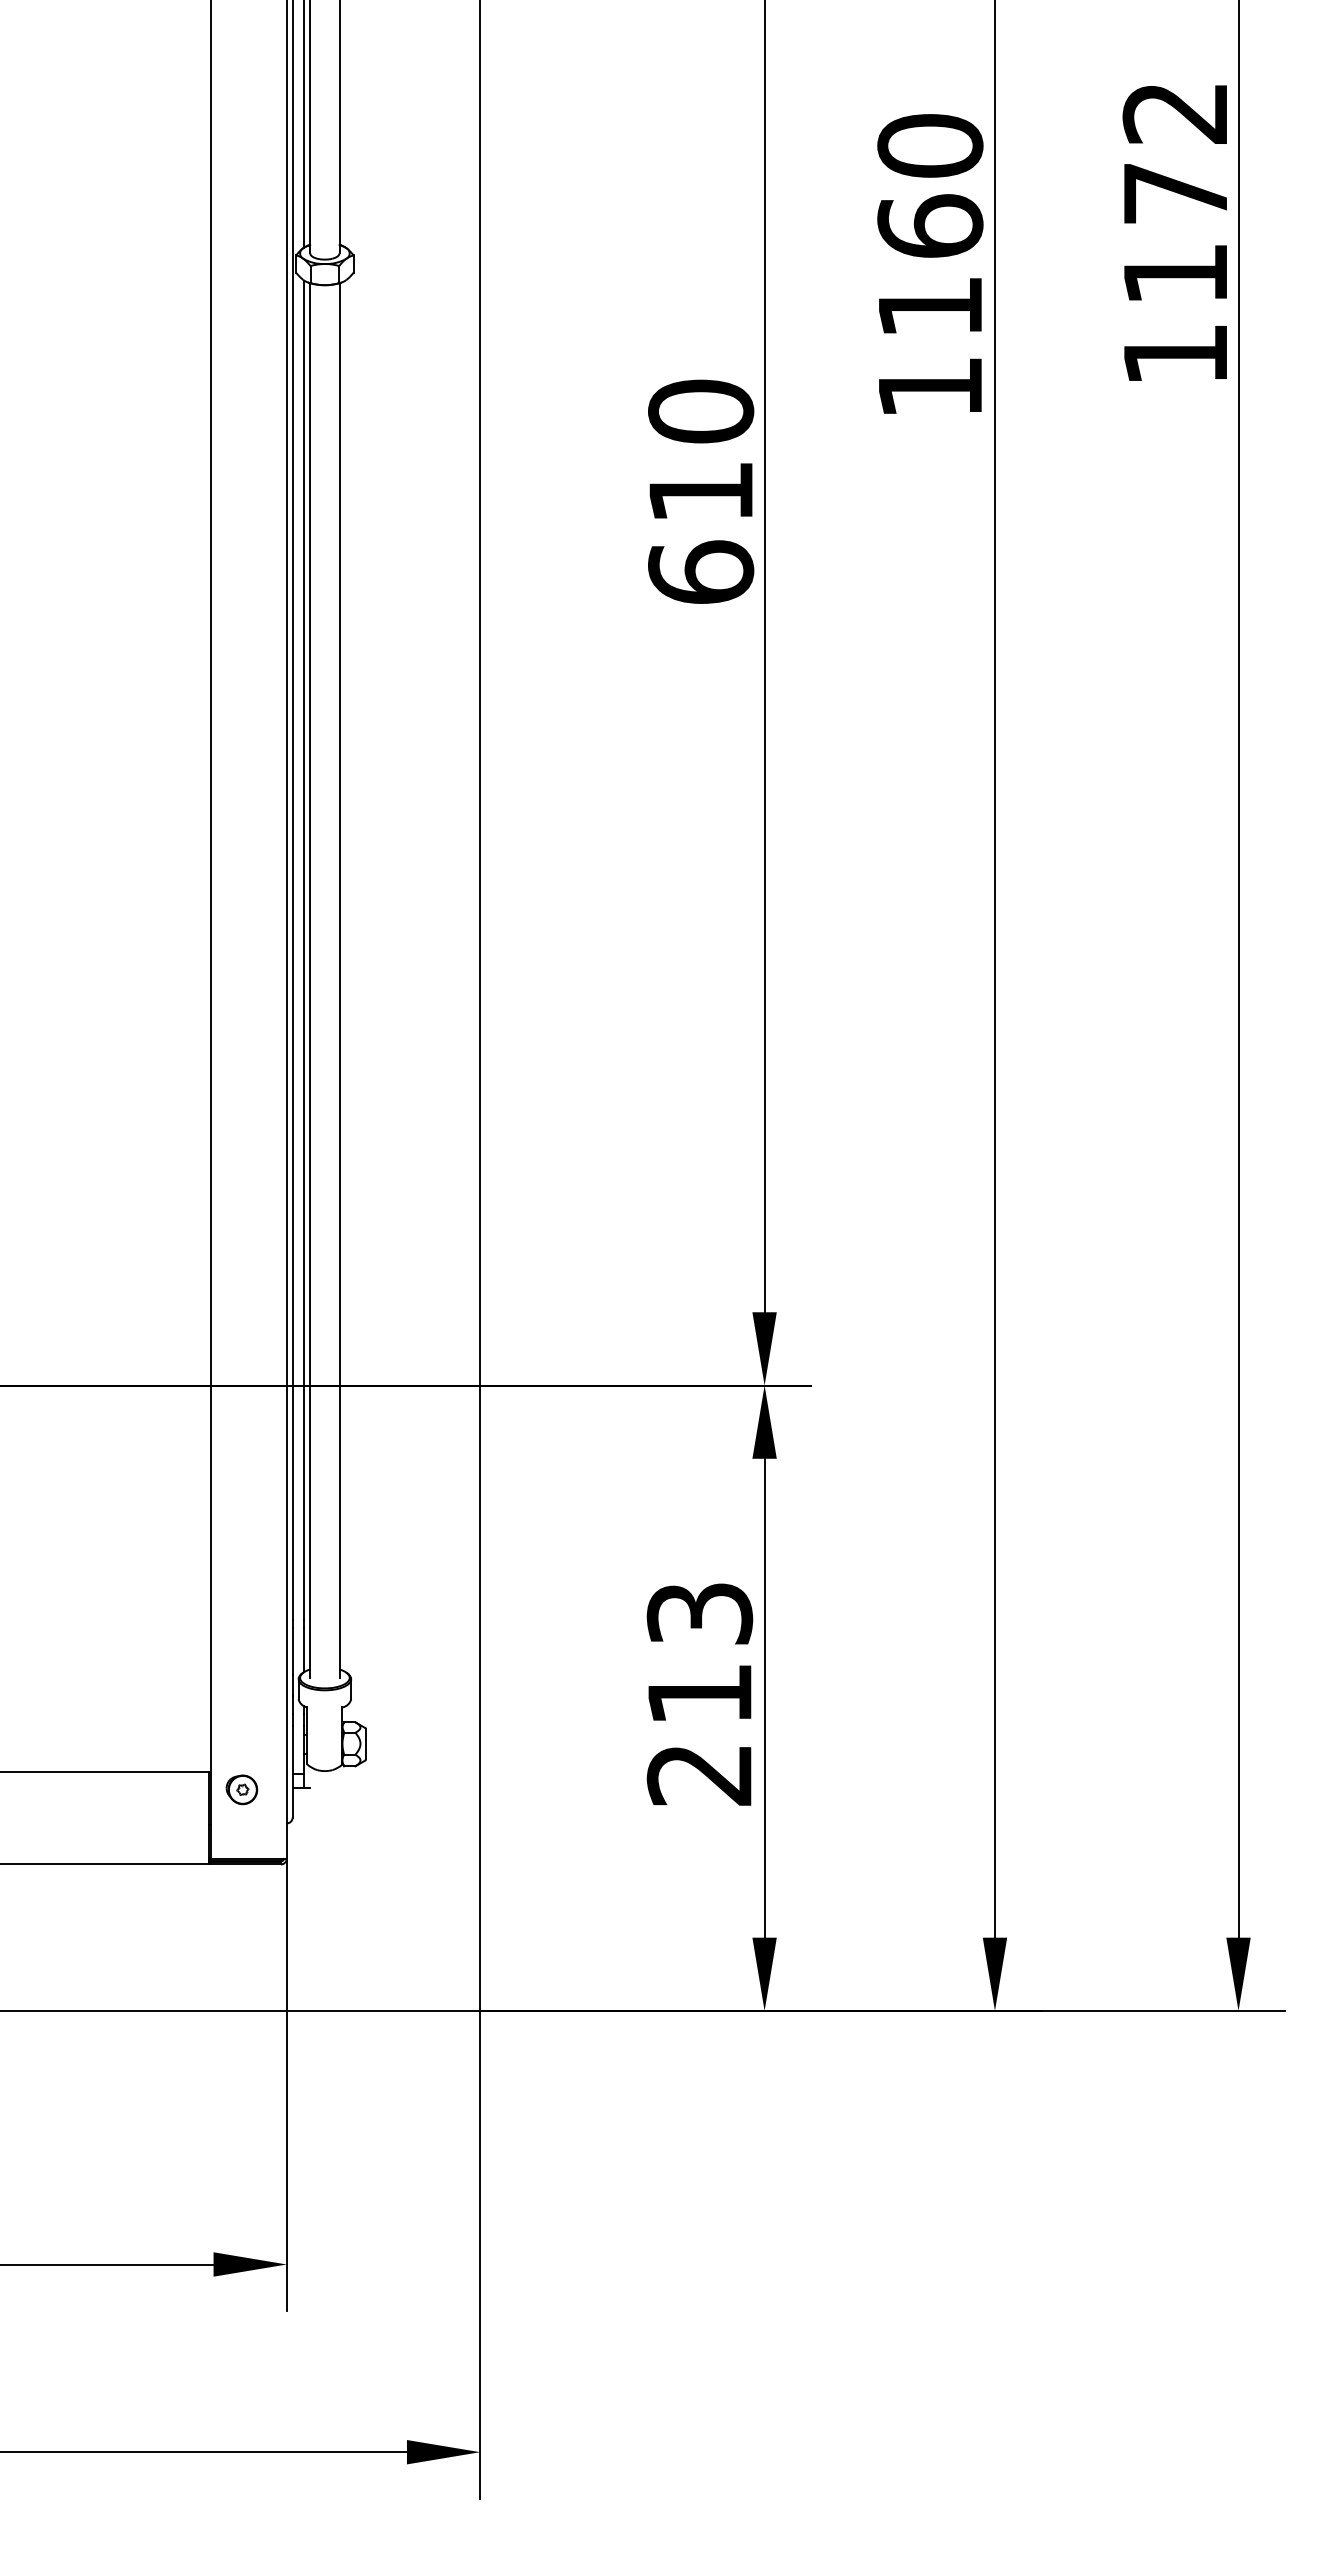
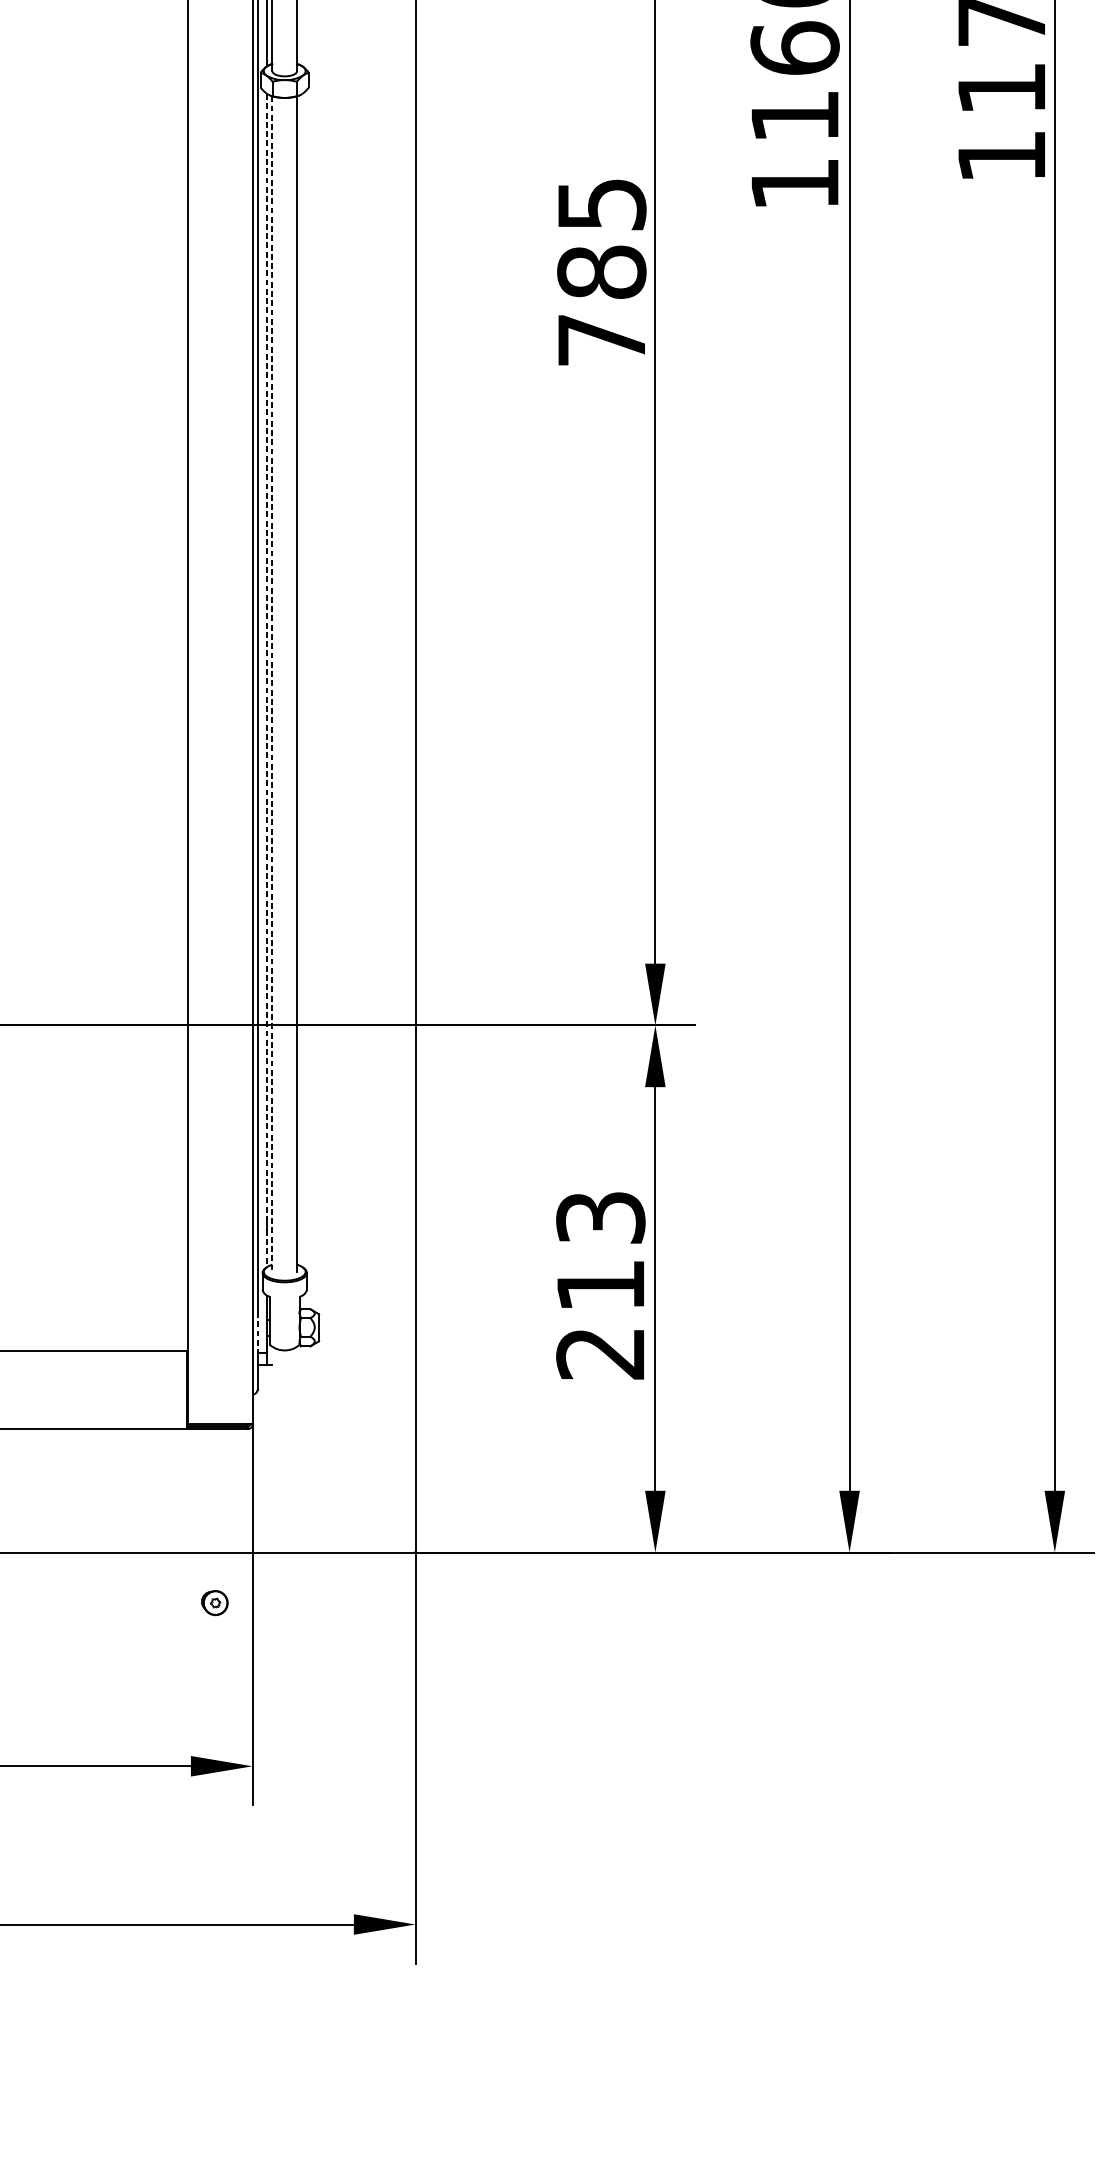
text: (701, 491) -> (602, 271), 610 -> 785
line: (304, 950) -> (267, 658), solid -> dashed
line: (310, 981) -> (272, 684), solid -> dashed
line: (304, 1650) -> (267, 1248), solid -> dashed
line: (292, 1750) -> (257, 1333), solid -> dashed
part: (241, 1789) -> (214, 1602), moved

